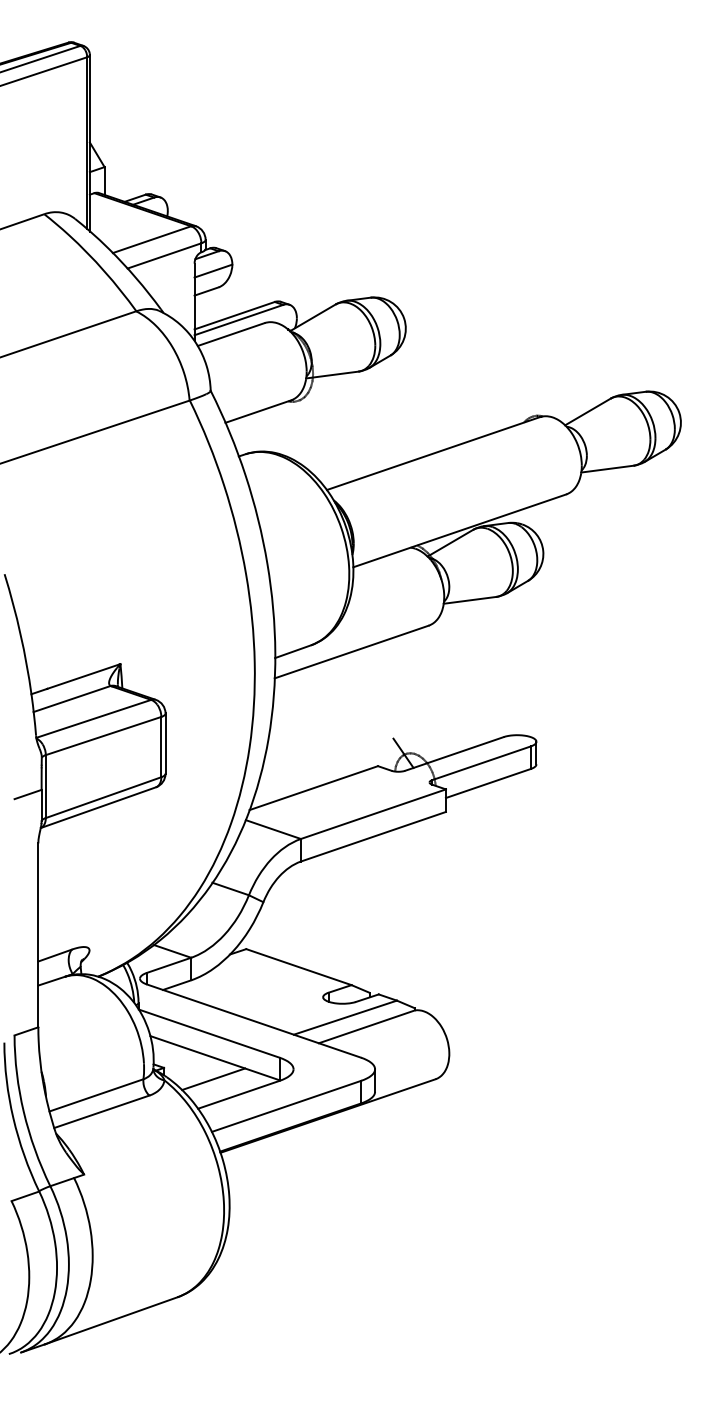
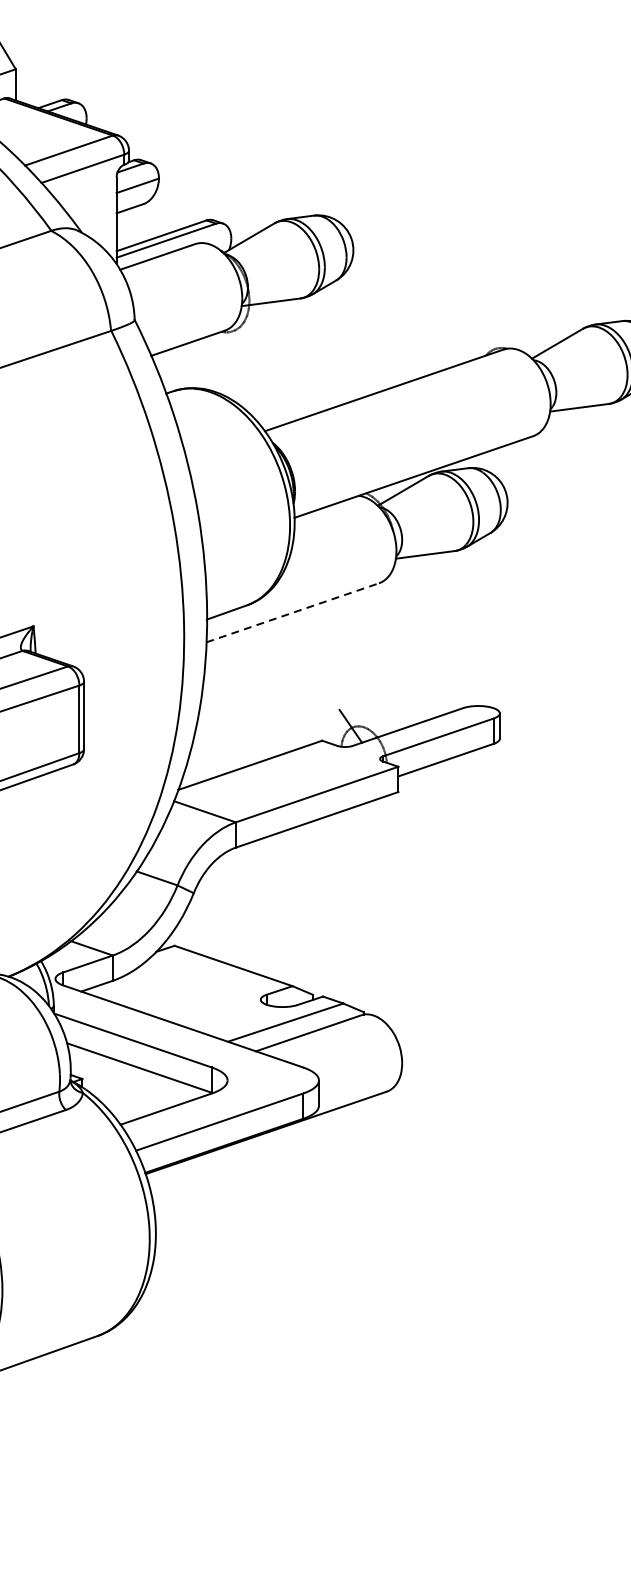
line: (352, 651) -> (293, 612), solid -> dashed
line: (213, 1079) -> (137, 1091), removed

